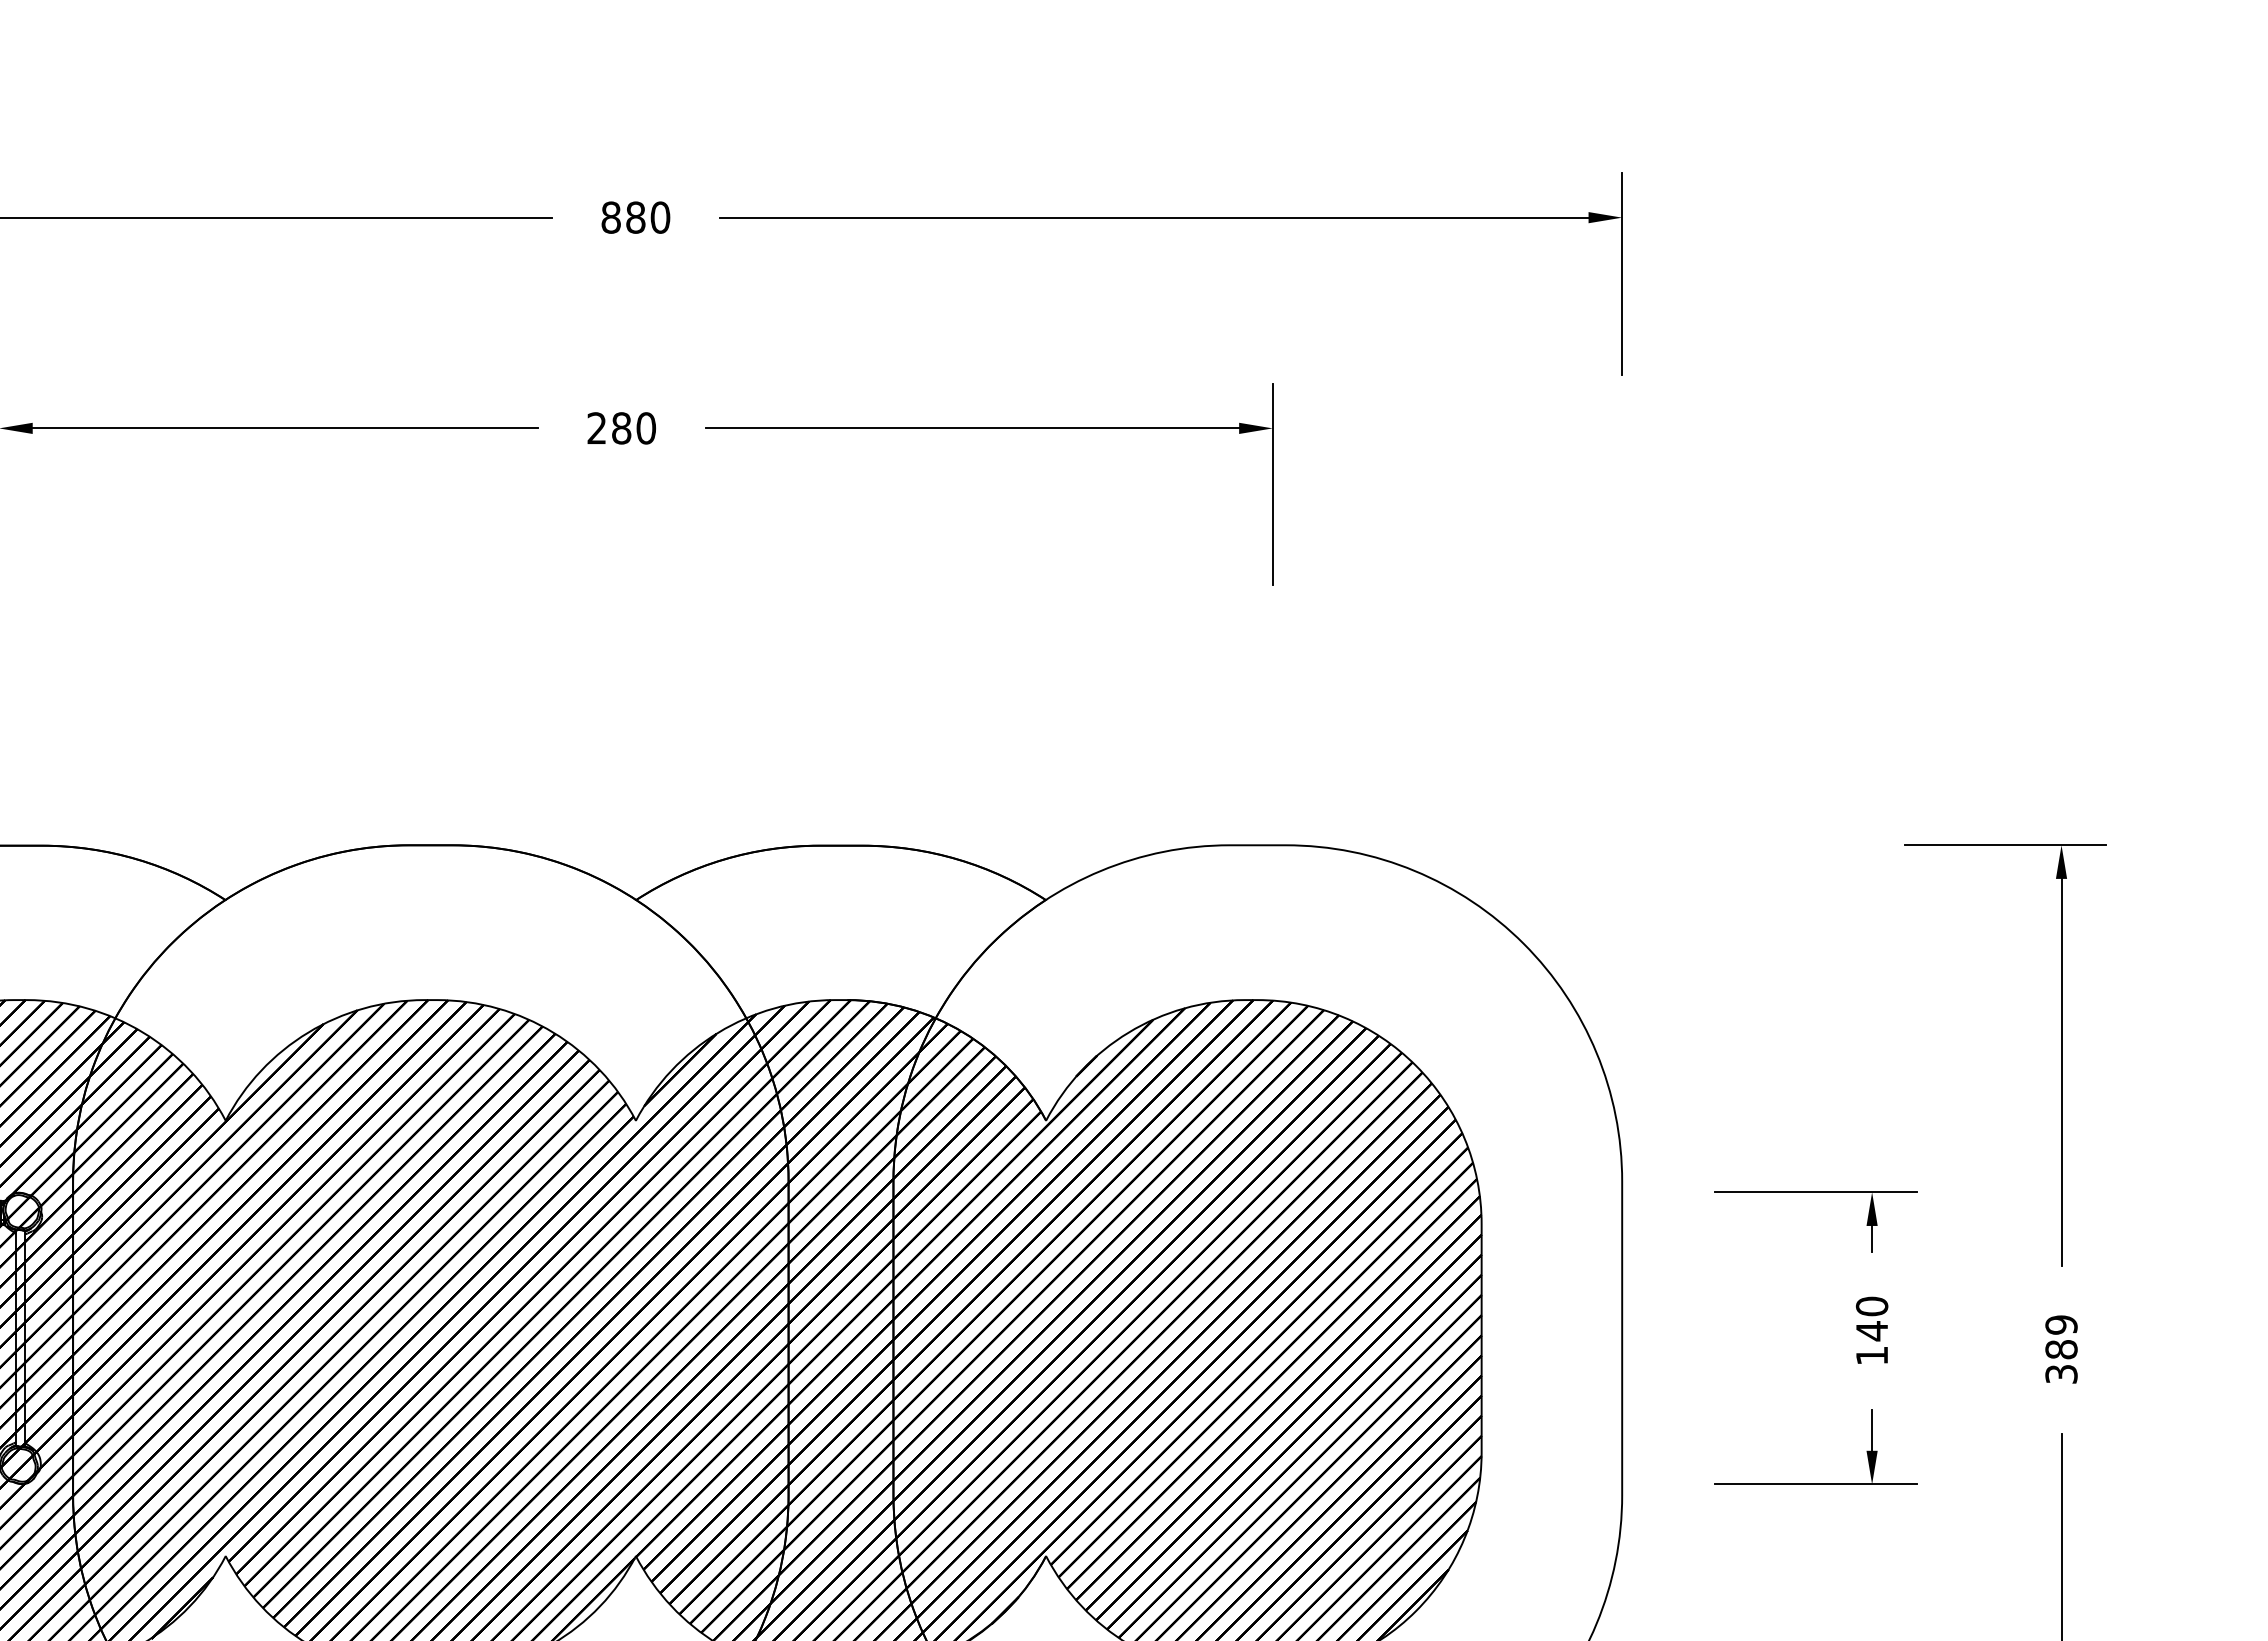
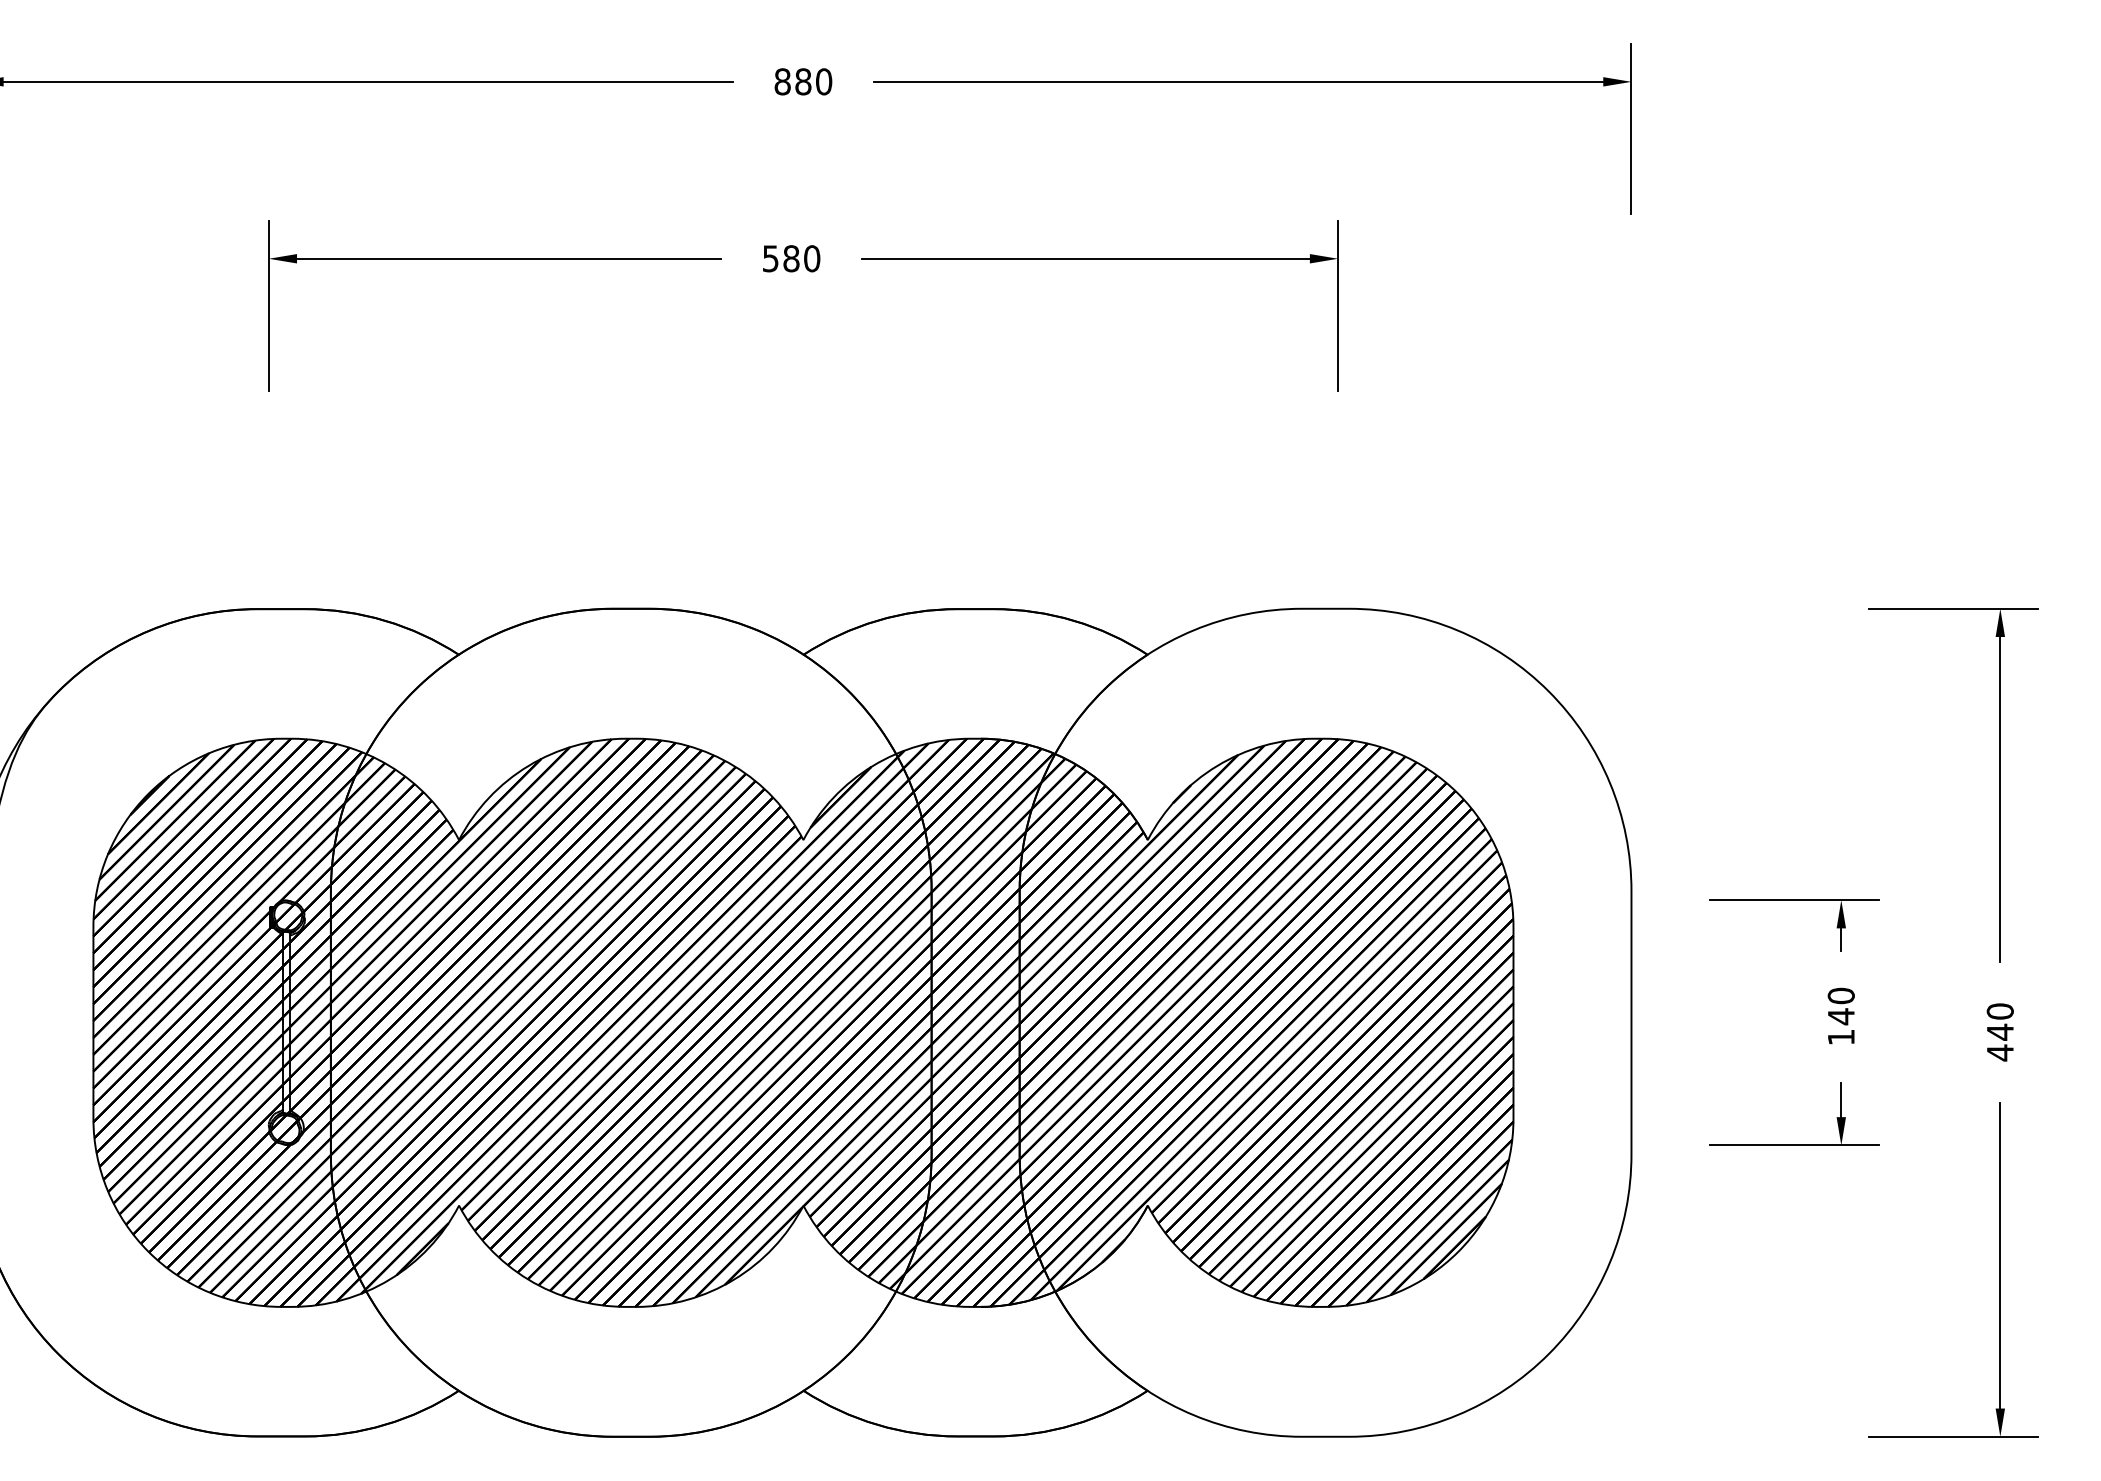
text: (596, 428) -> (770, 258), 280 -> 580
text: (2060, 1349) -> (1999, 1032), 389 -> 440

